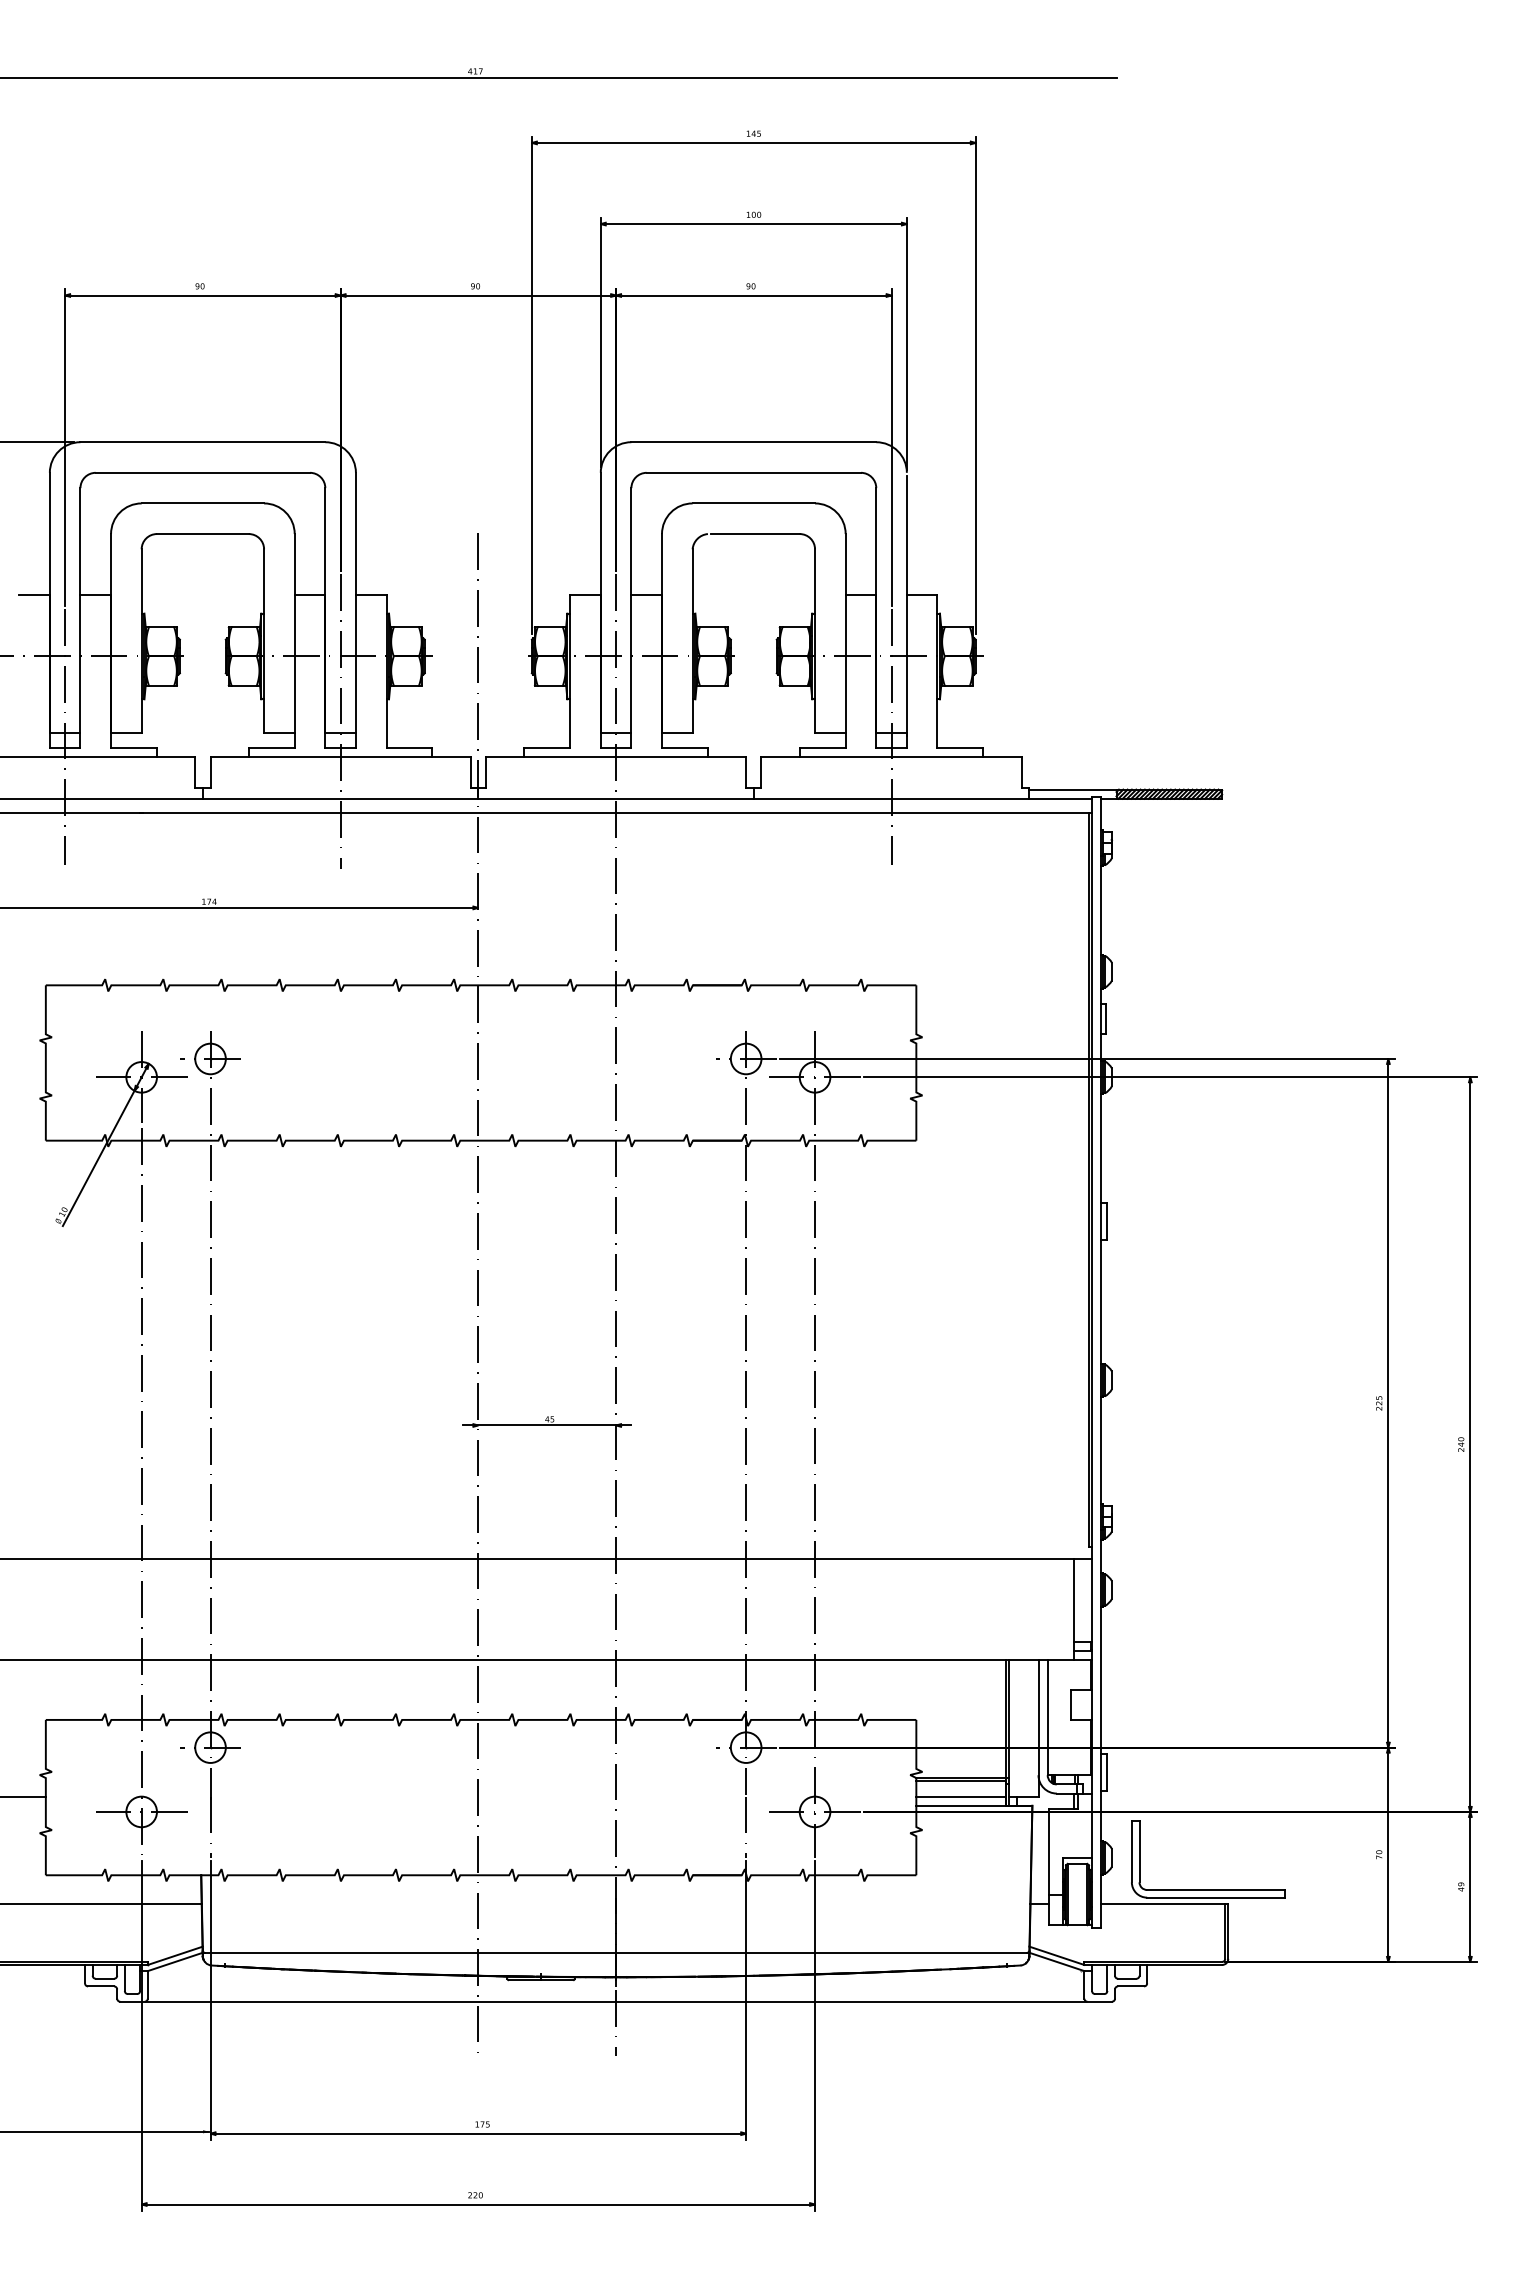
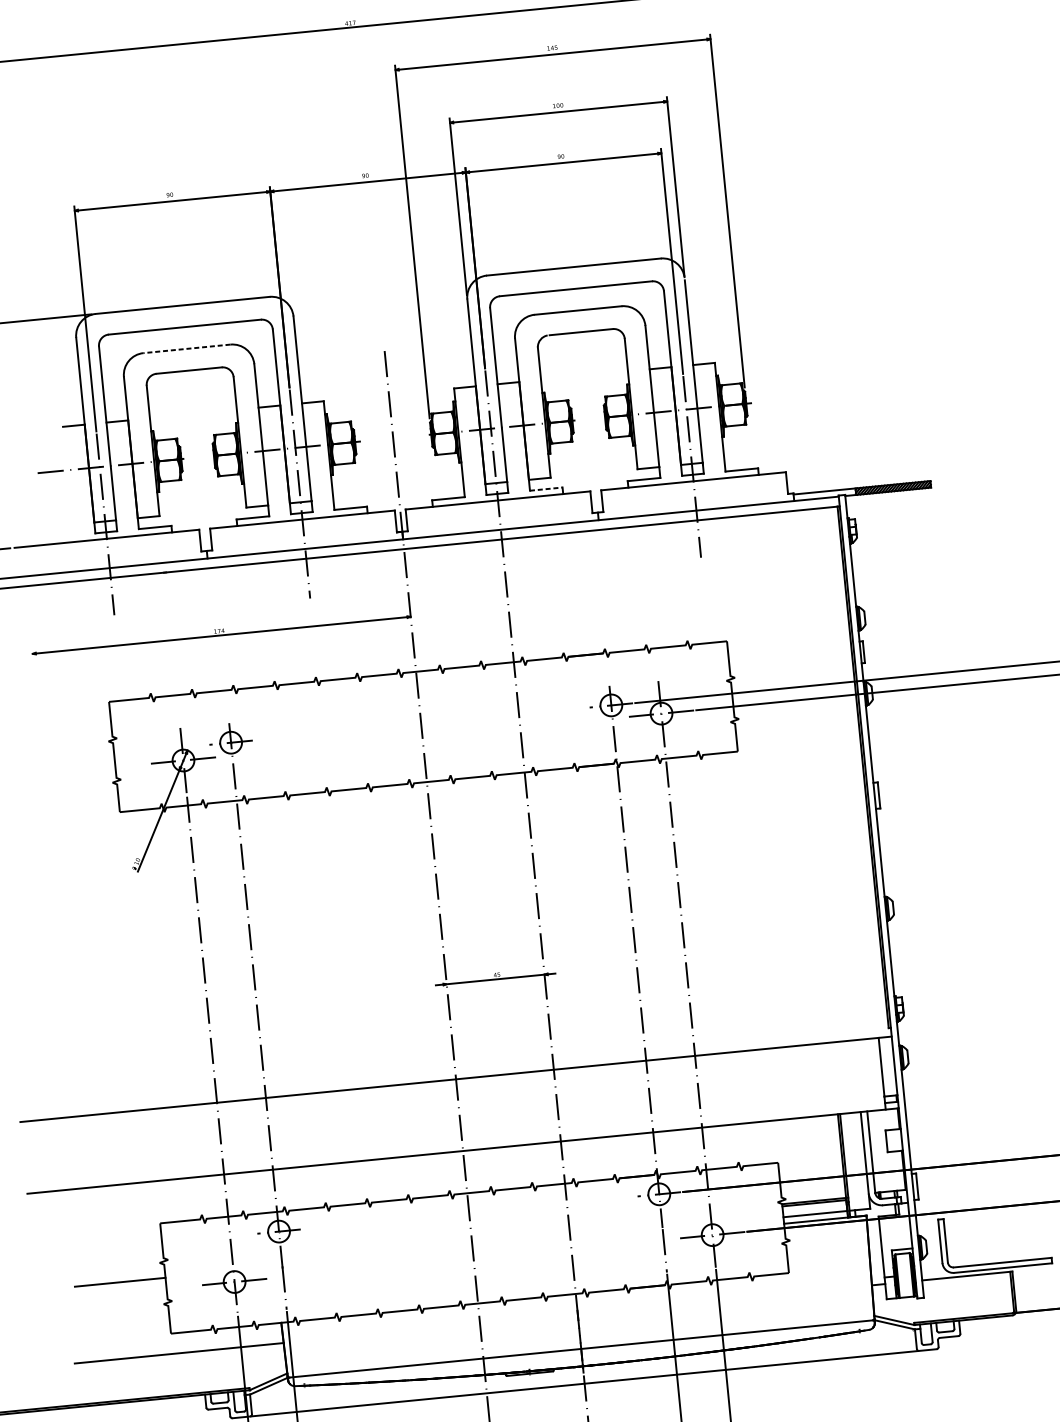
line: (202, 503) -> (186, 348), solid -> dashed
line: (684, 748) -> (545, 489), solid -> dashed

